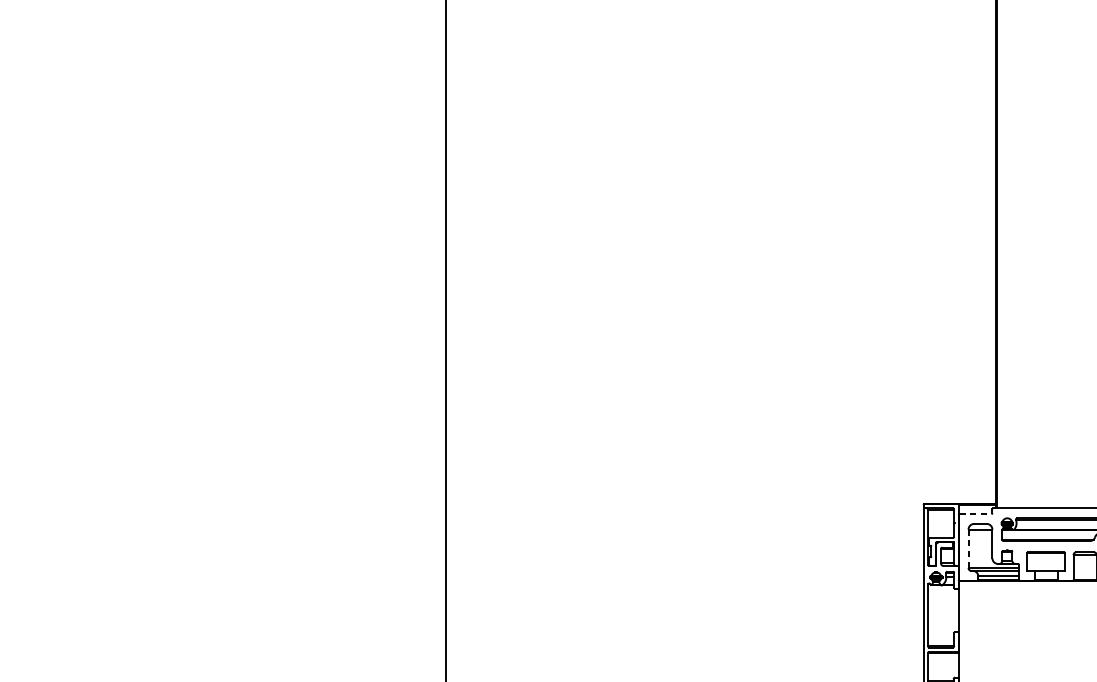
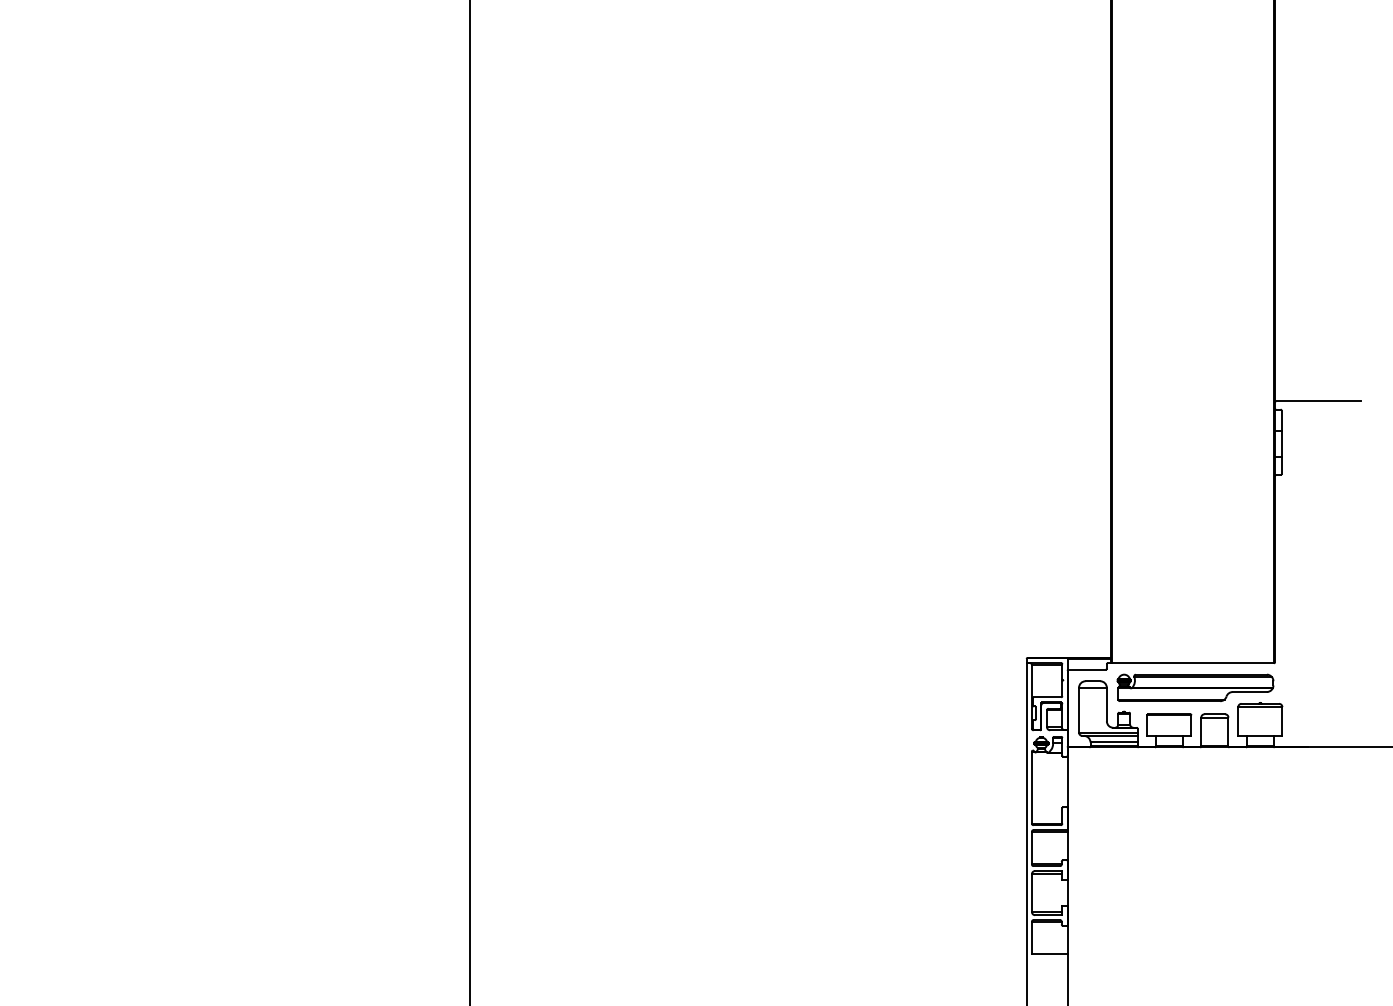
line: (975, 513) -> (1087, 669), dashed -> solid
line: (968, 549) -> (1079, 710), dashed -> solid

